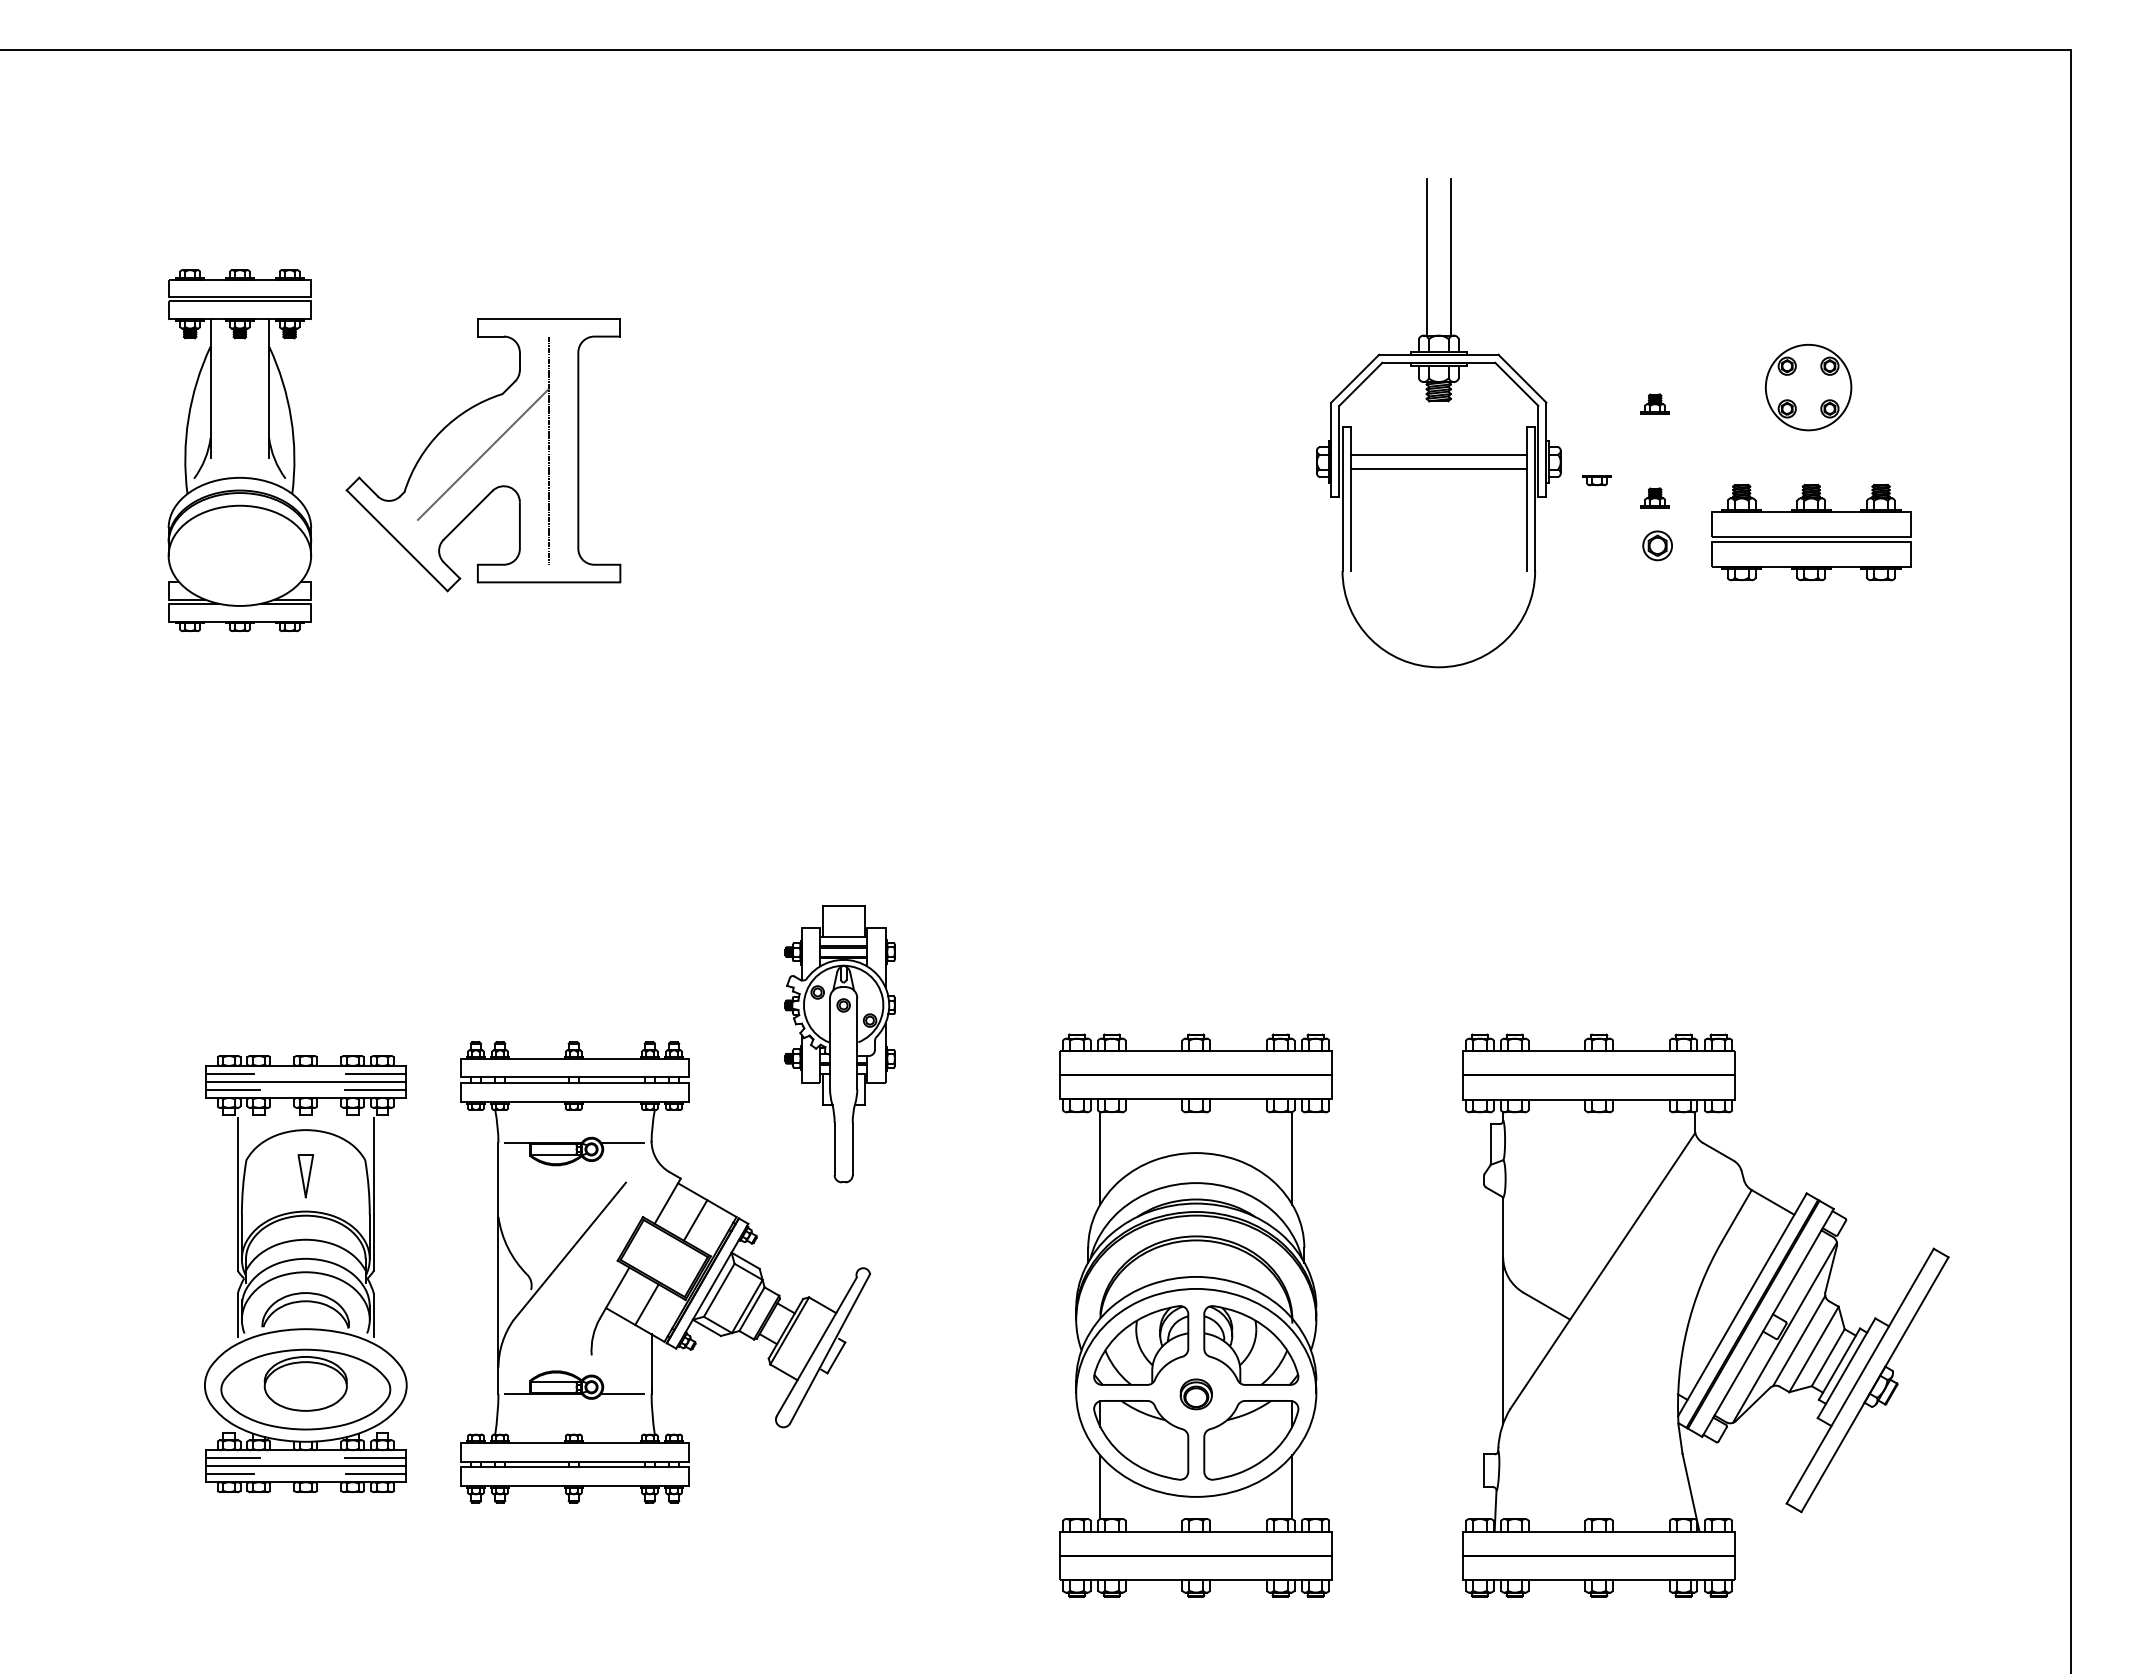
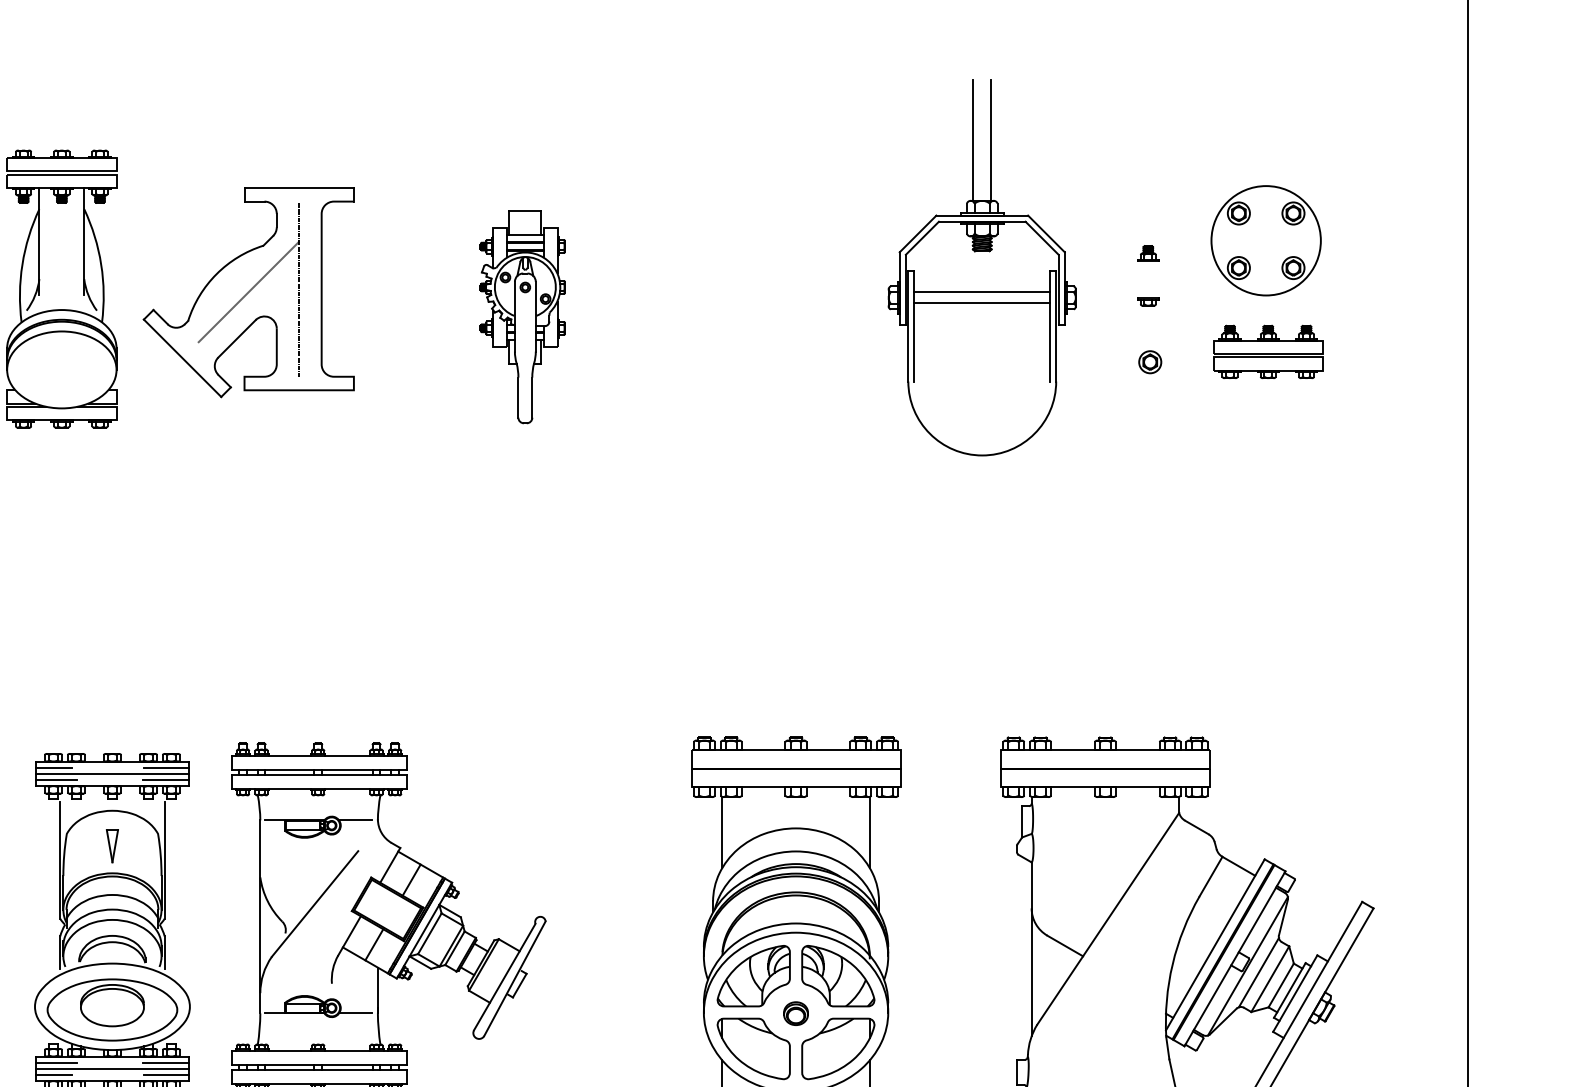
part: (1808, 387) -> (1266, 240), size x1.67
part: (1596, 480) -> (1147, 302), moved
part: (1654, 497) -> (1147, 325), removed
part: (1811, 532) -> (1268, 351), size x0.71
part: (839, 1044) -> (522, 317), moved

